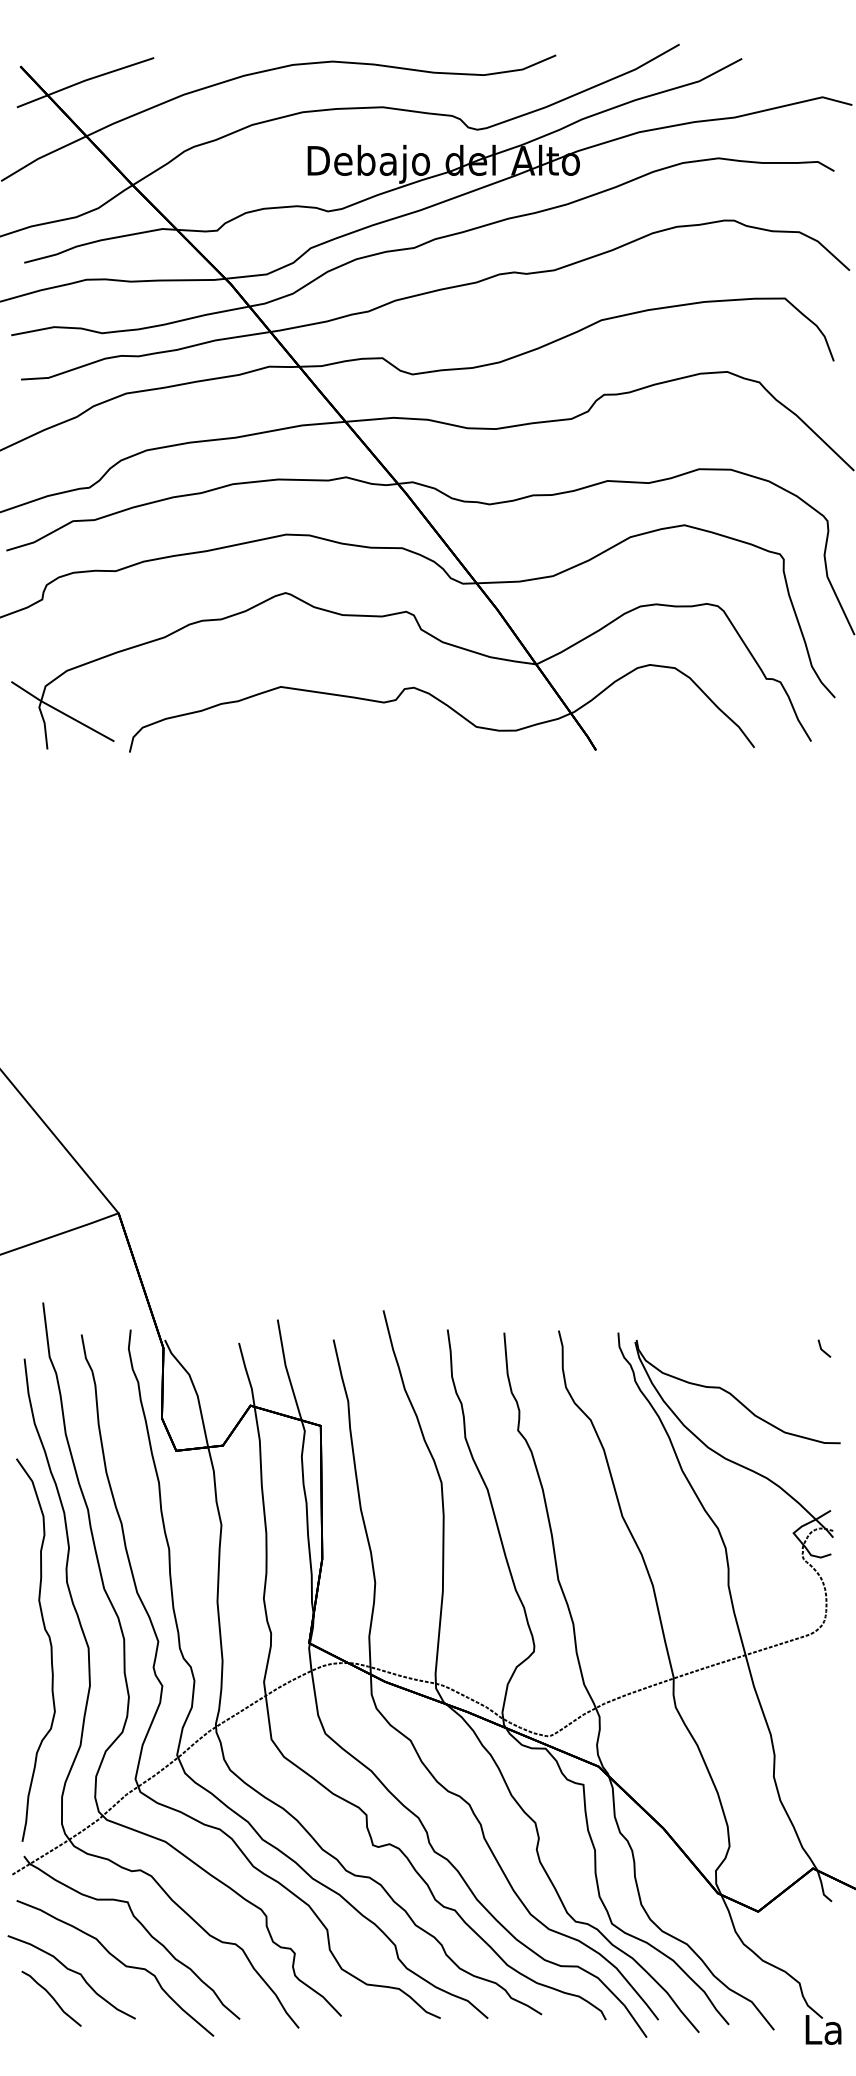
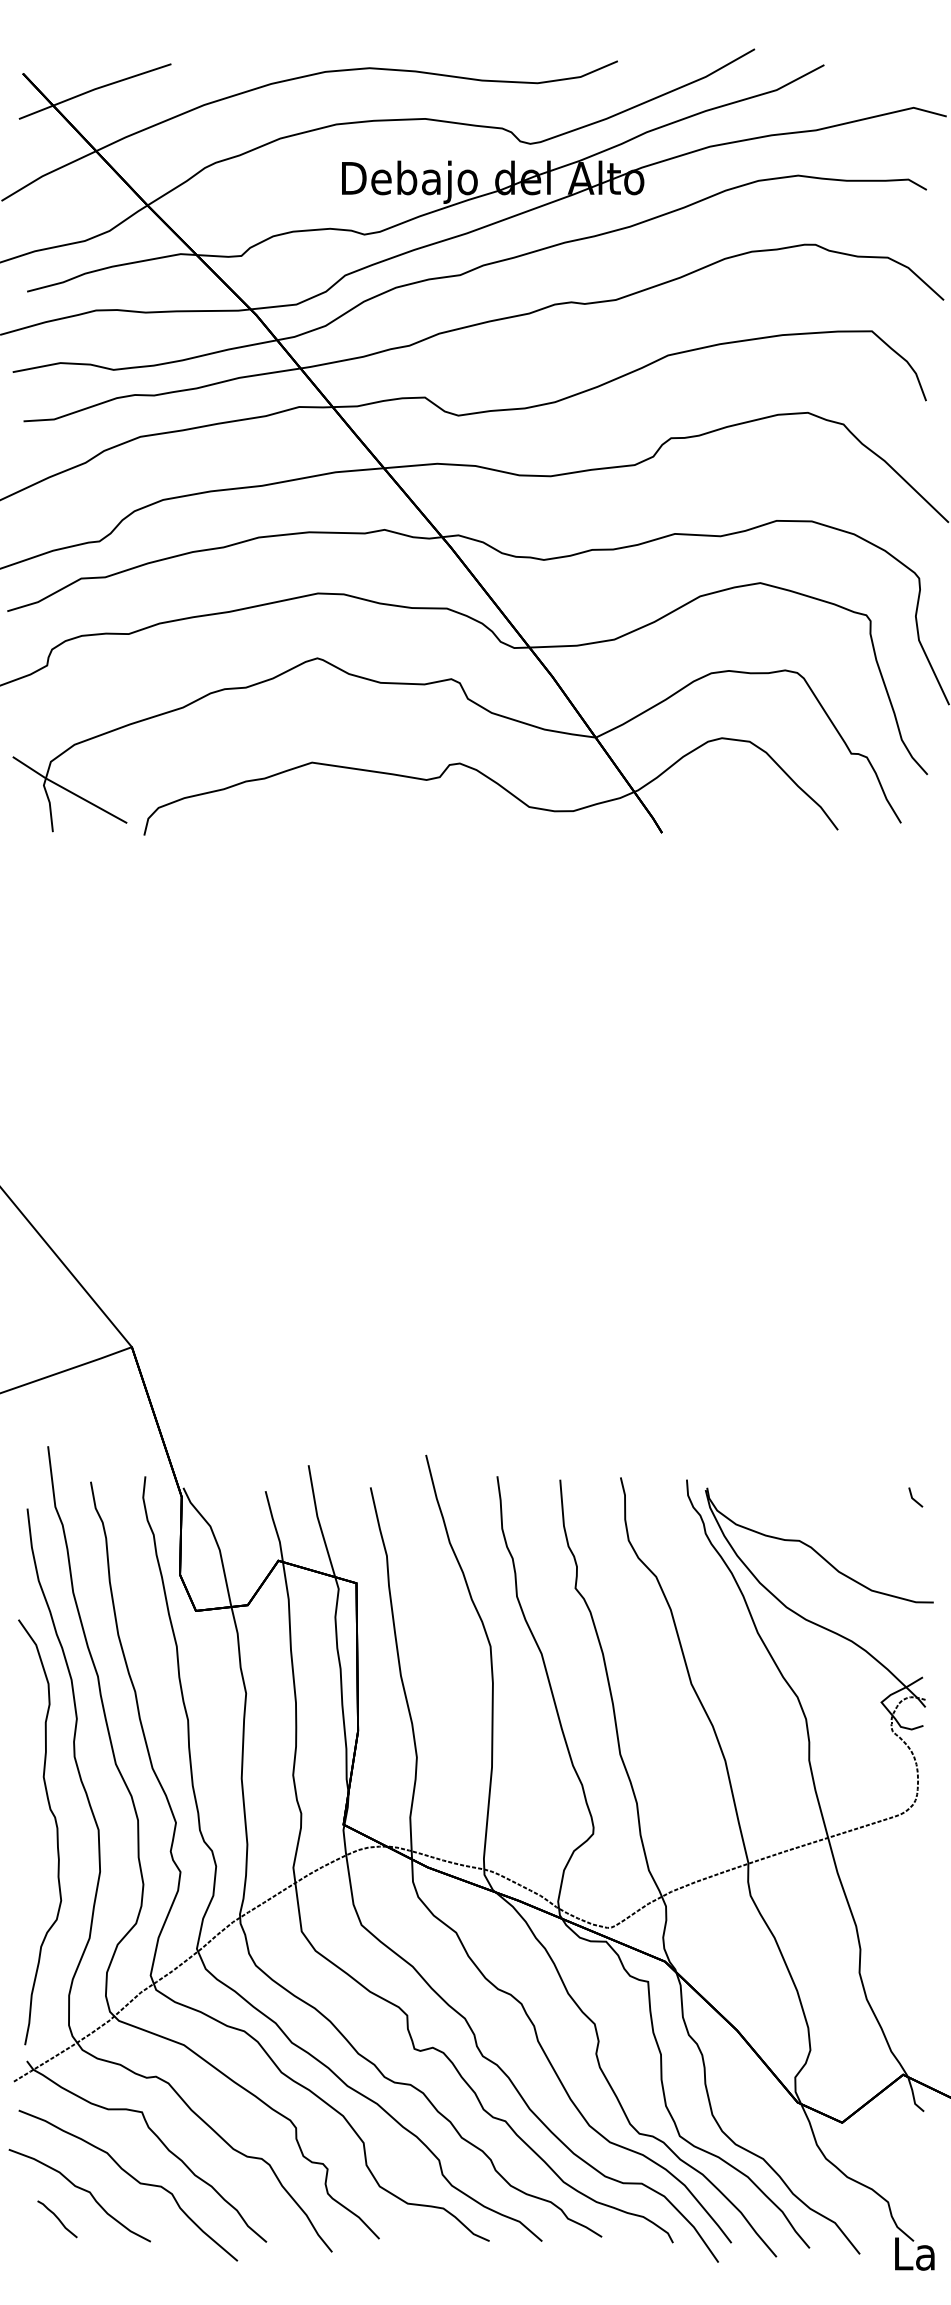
part: (51, 1998) -> (57, 2219), size x0.6

